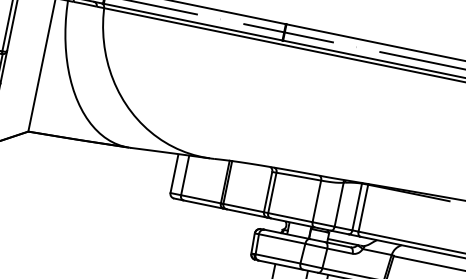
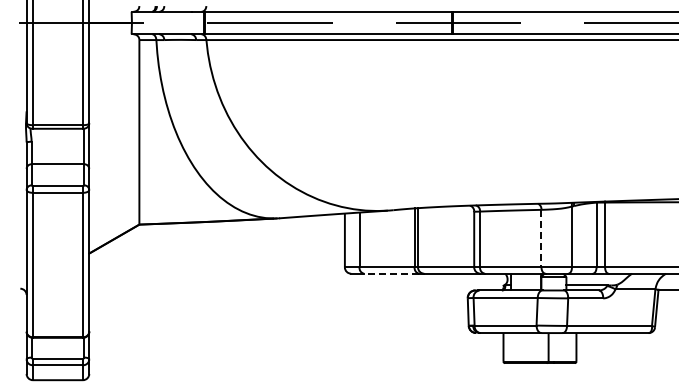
line: (316, 201) -> (541, 238), solid -> dashed
line: (203, 204) -> (391, 273), solid -> dashed

